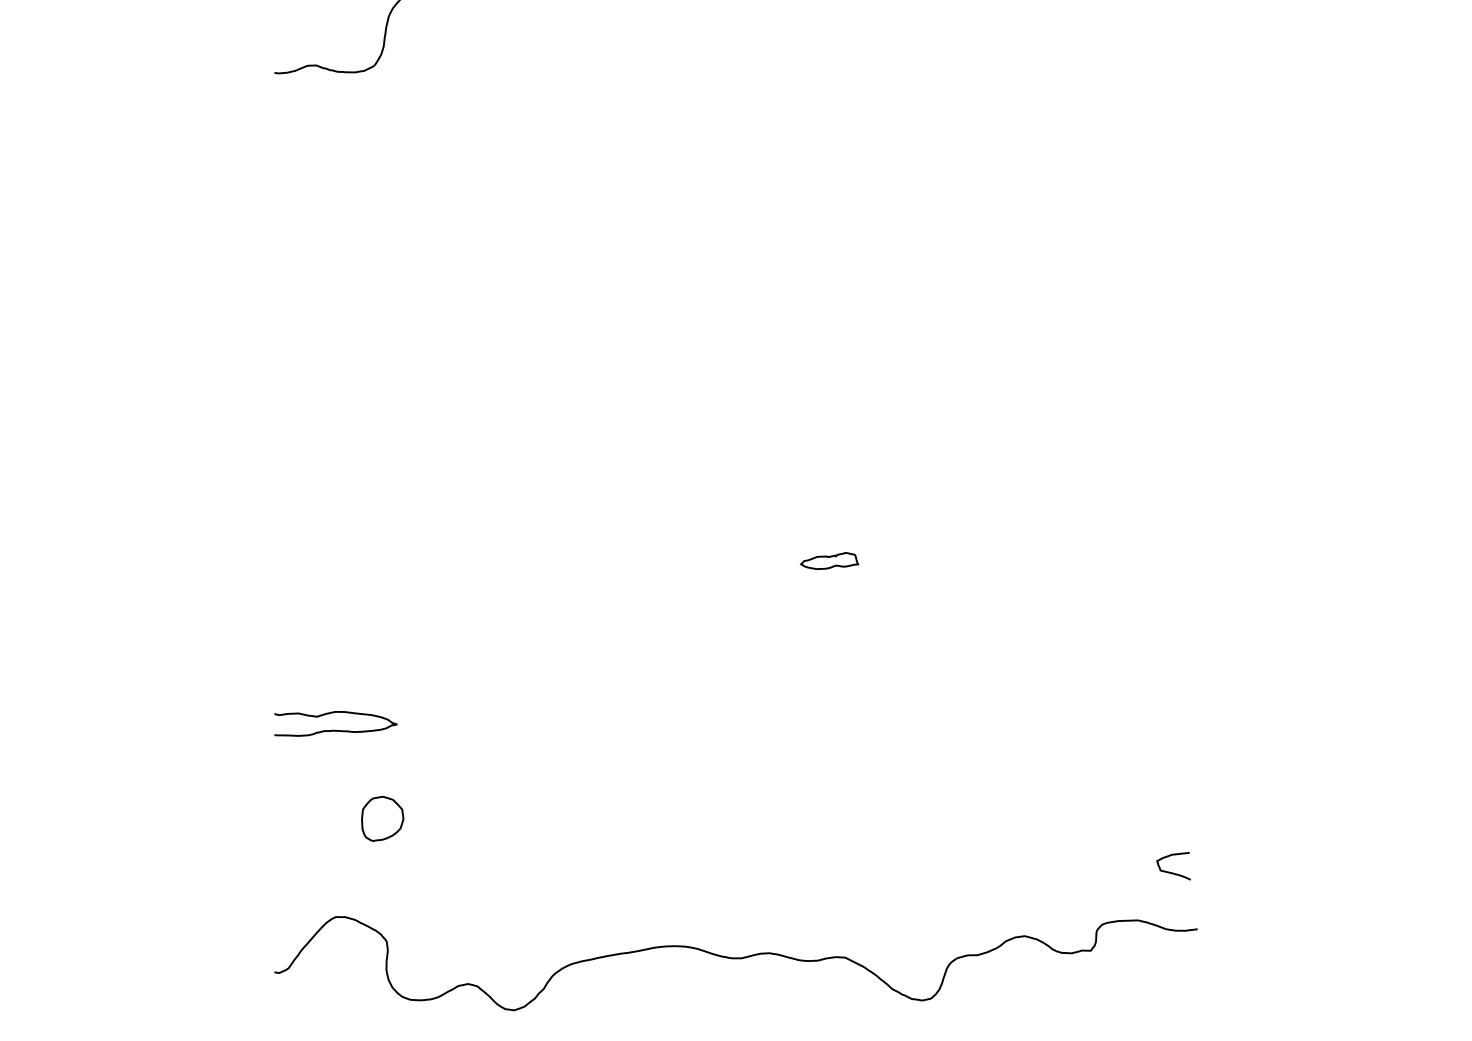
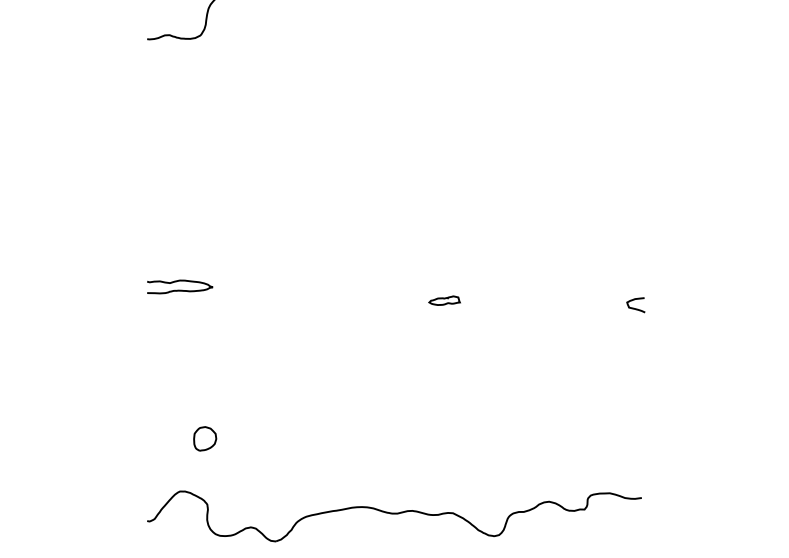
curve: (336, 728) -> (180, 289), moved
curve: (1168, 870) -> (633, 307), moved

